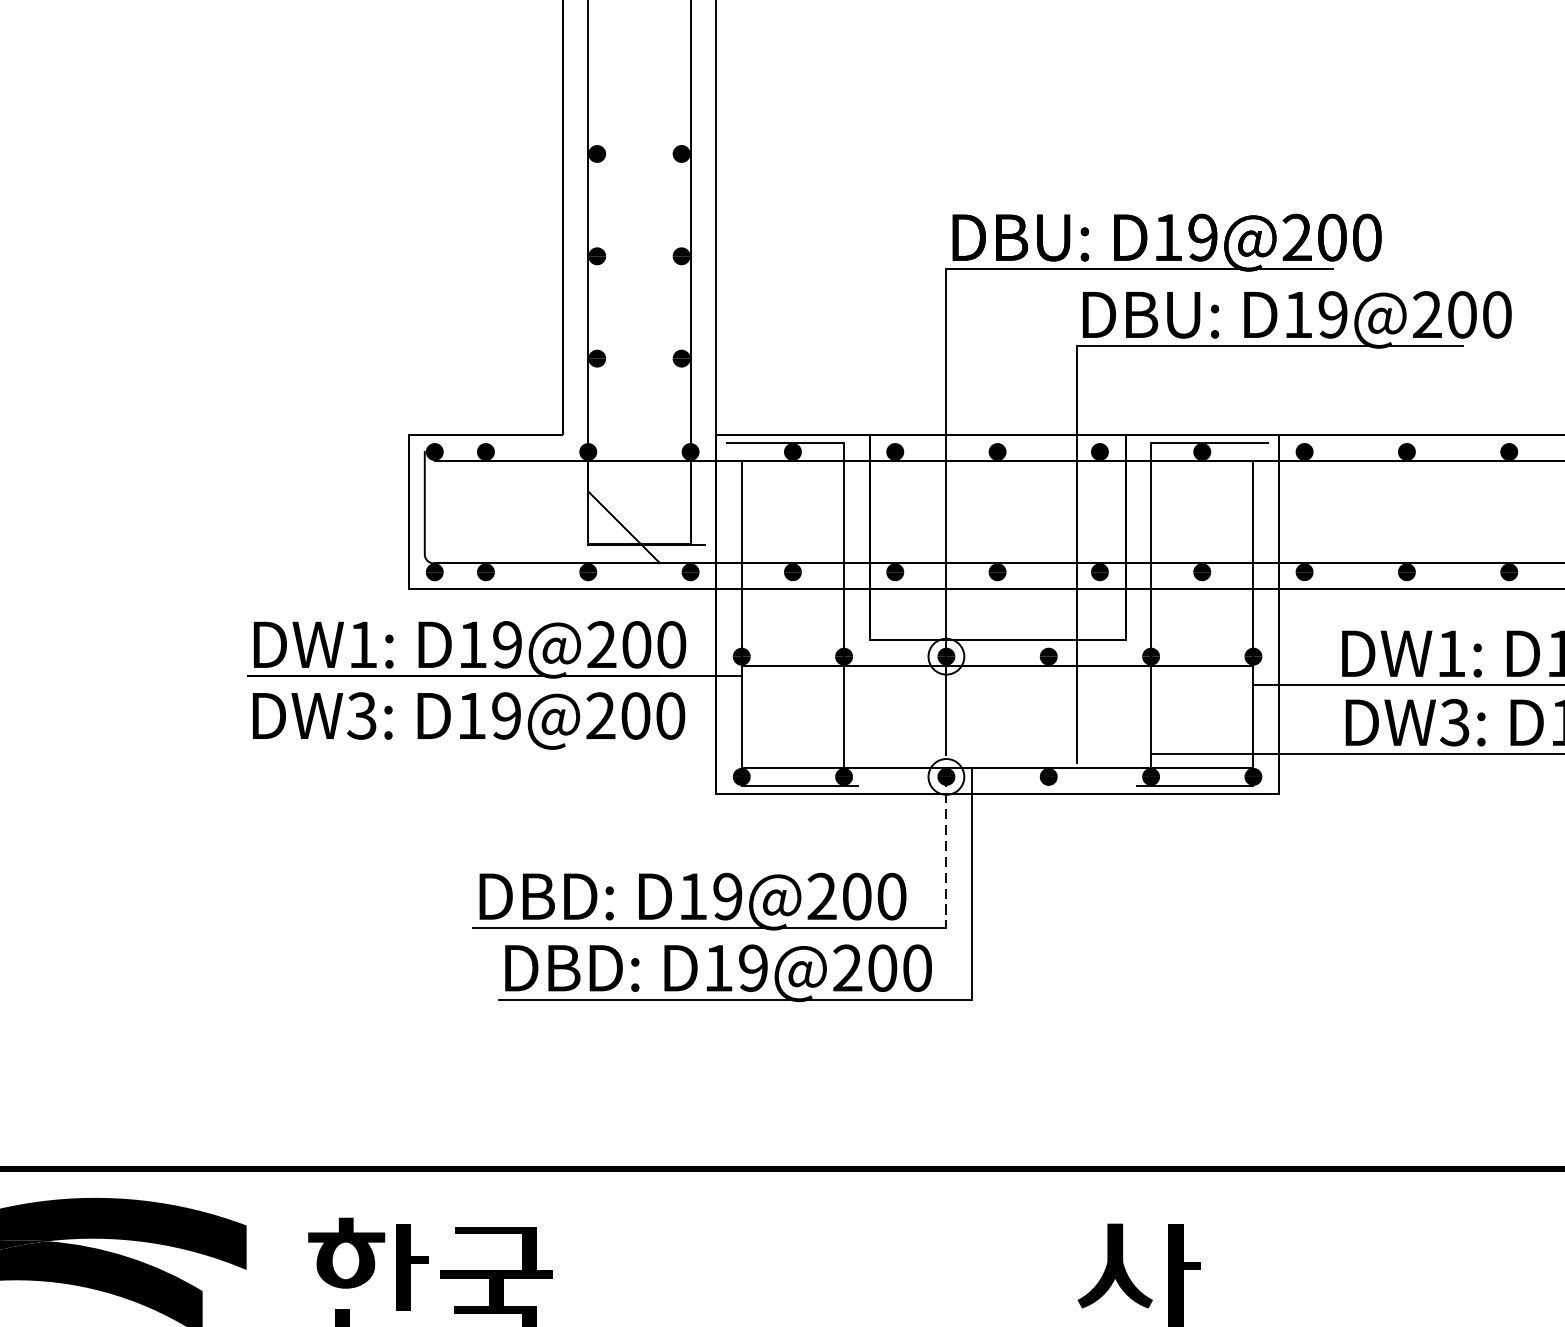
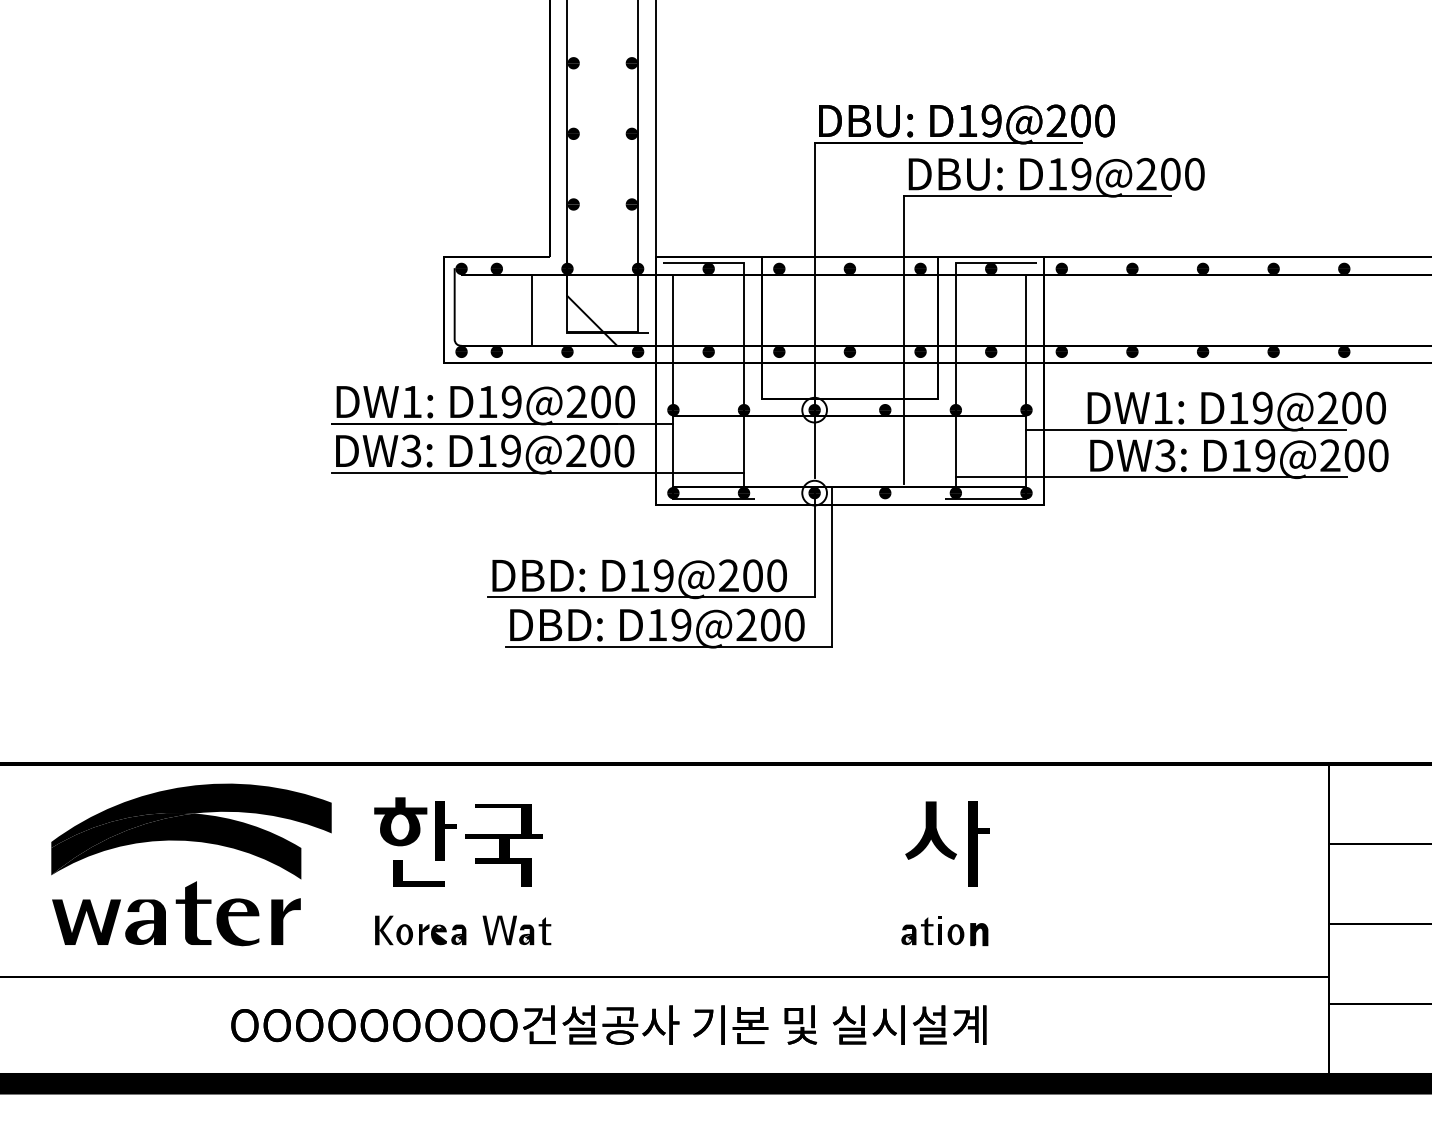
line: (537, 512) -> (532, 310), added
line: (544, 747) -> (537, 472), added
line: (946, 852) -> (814, 545), dashed -> solid

